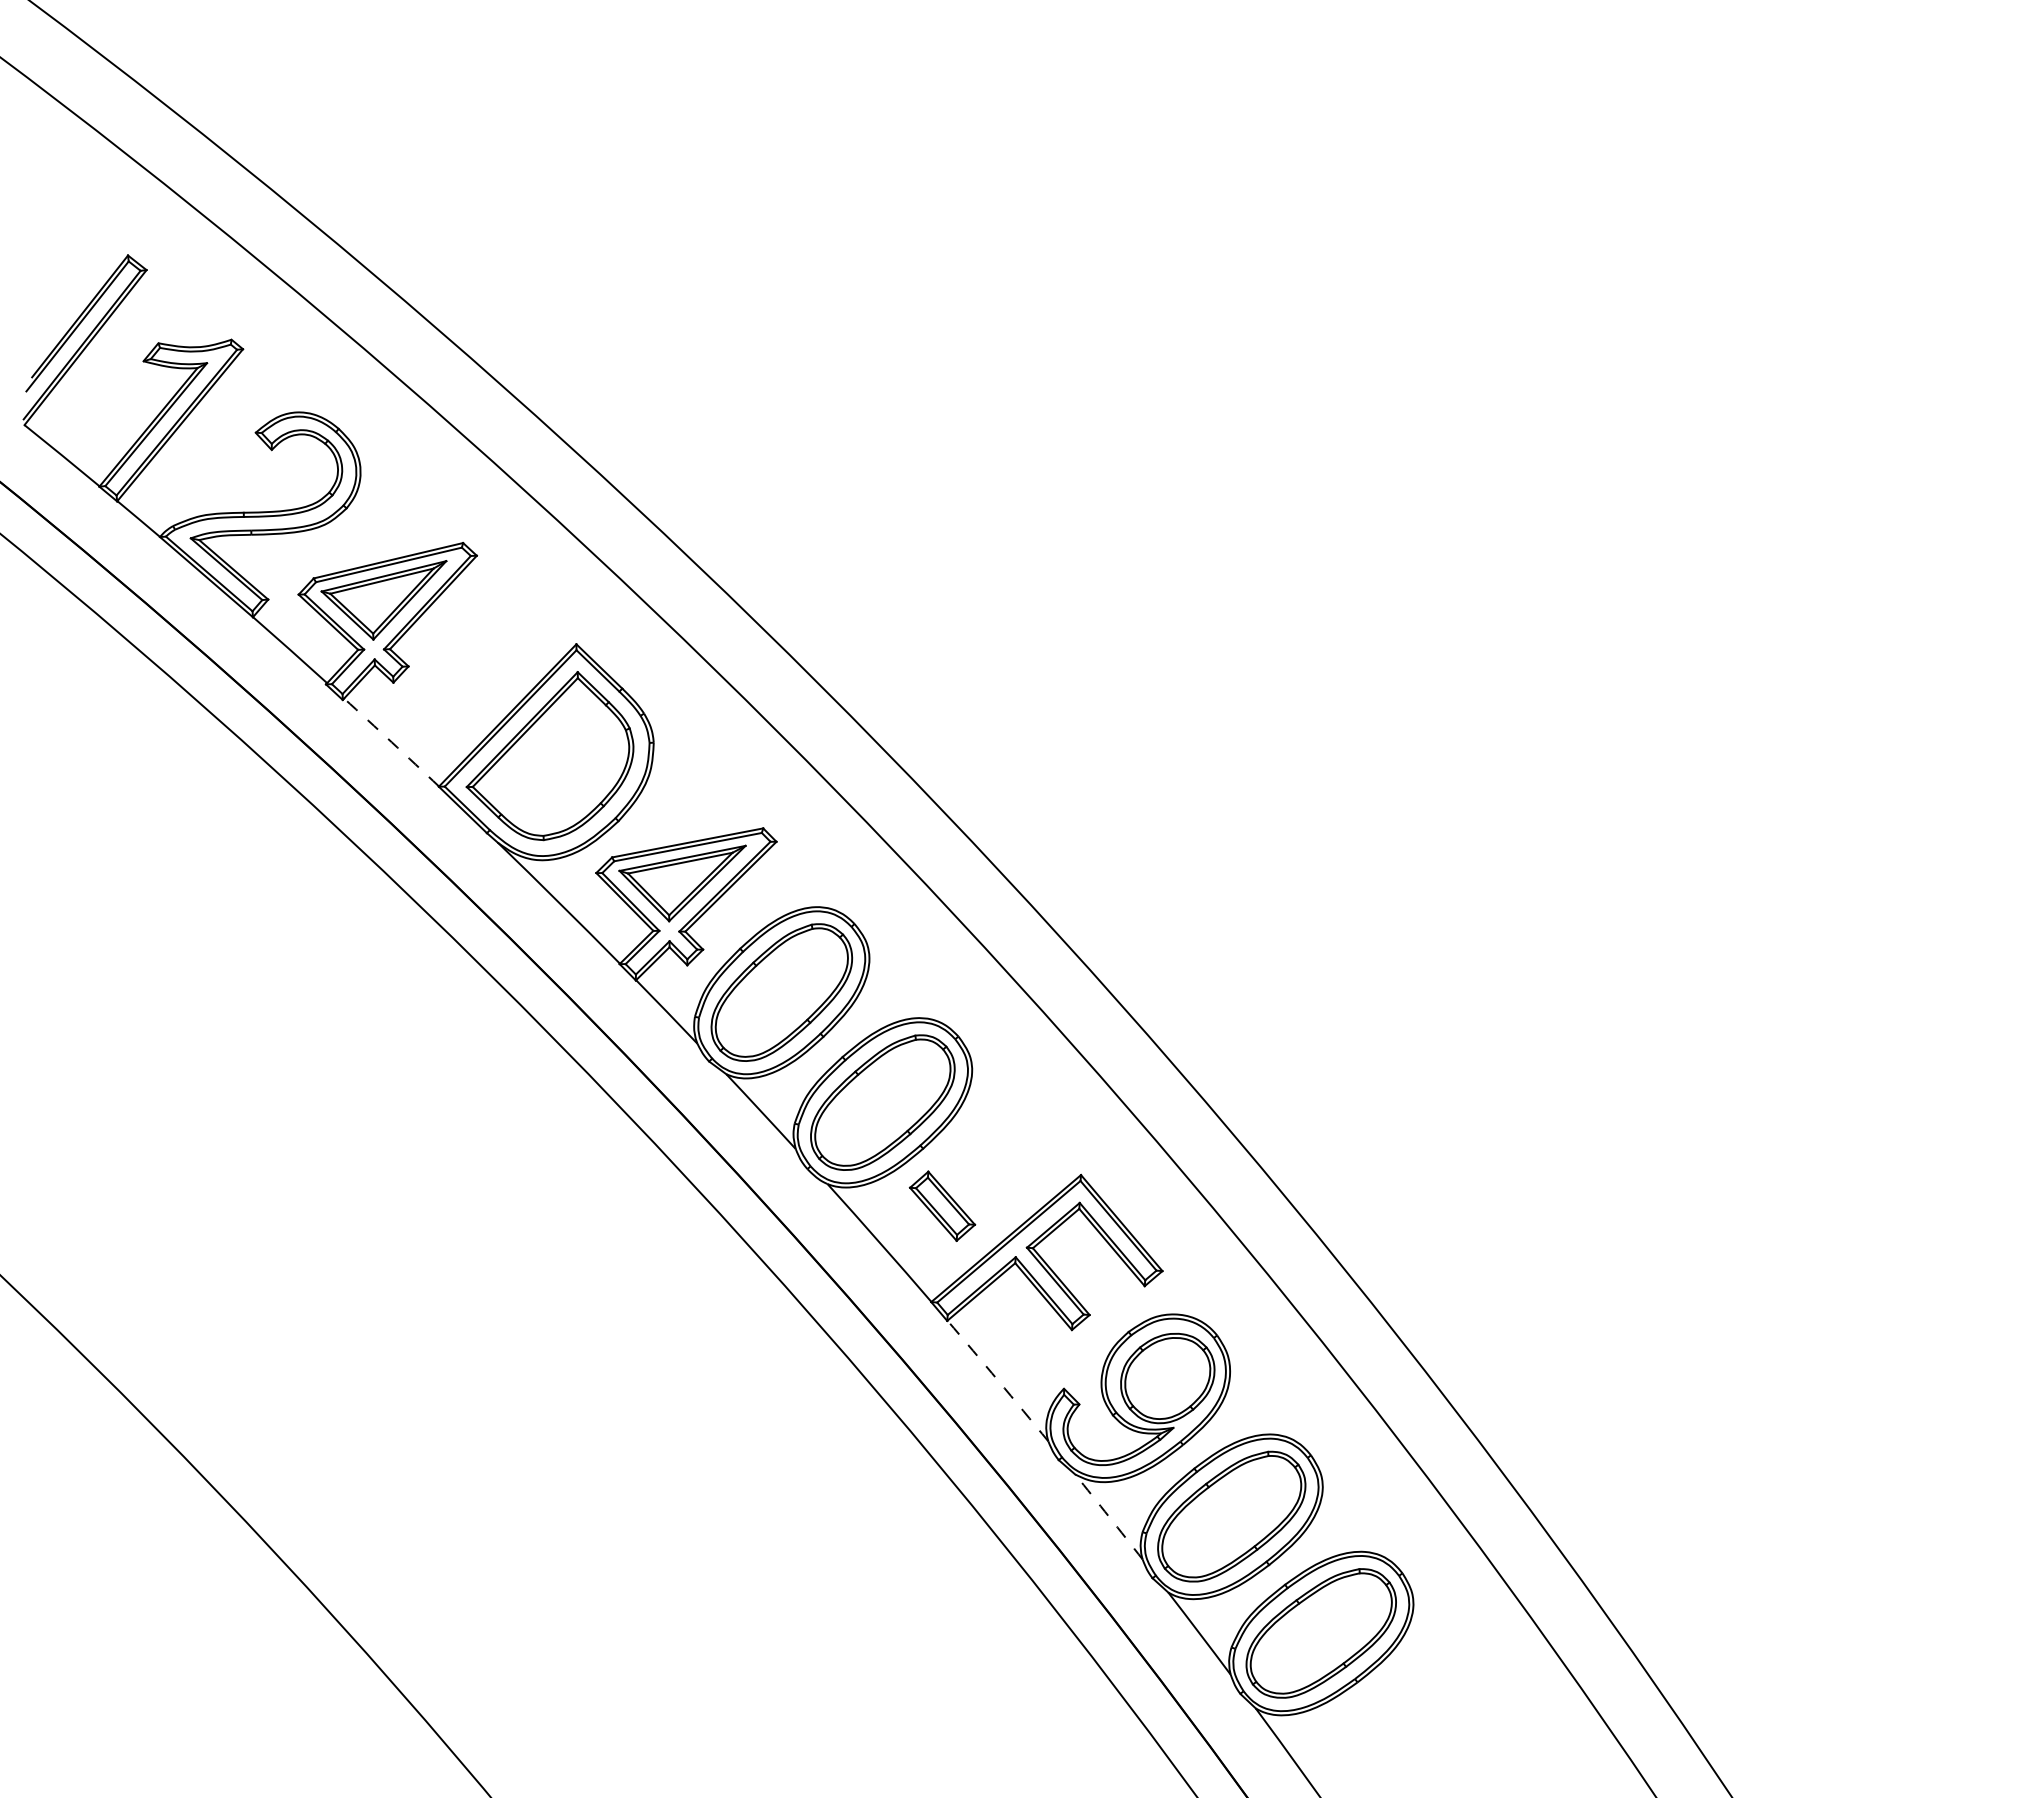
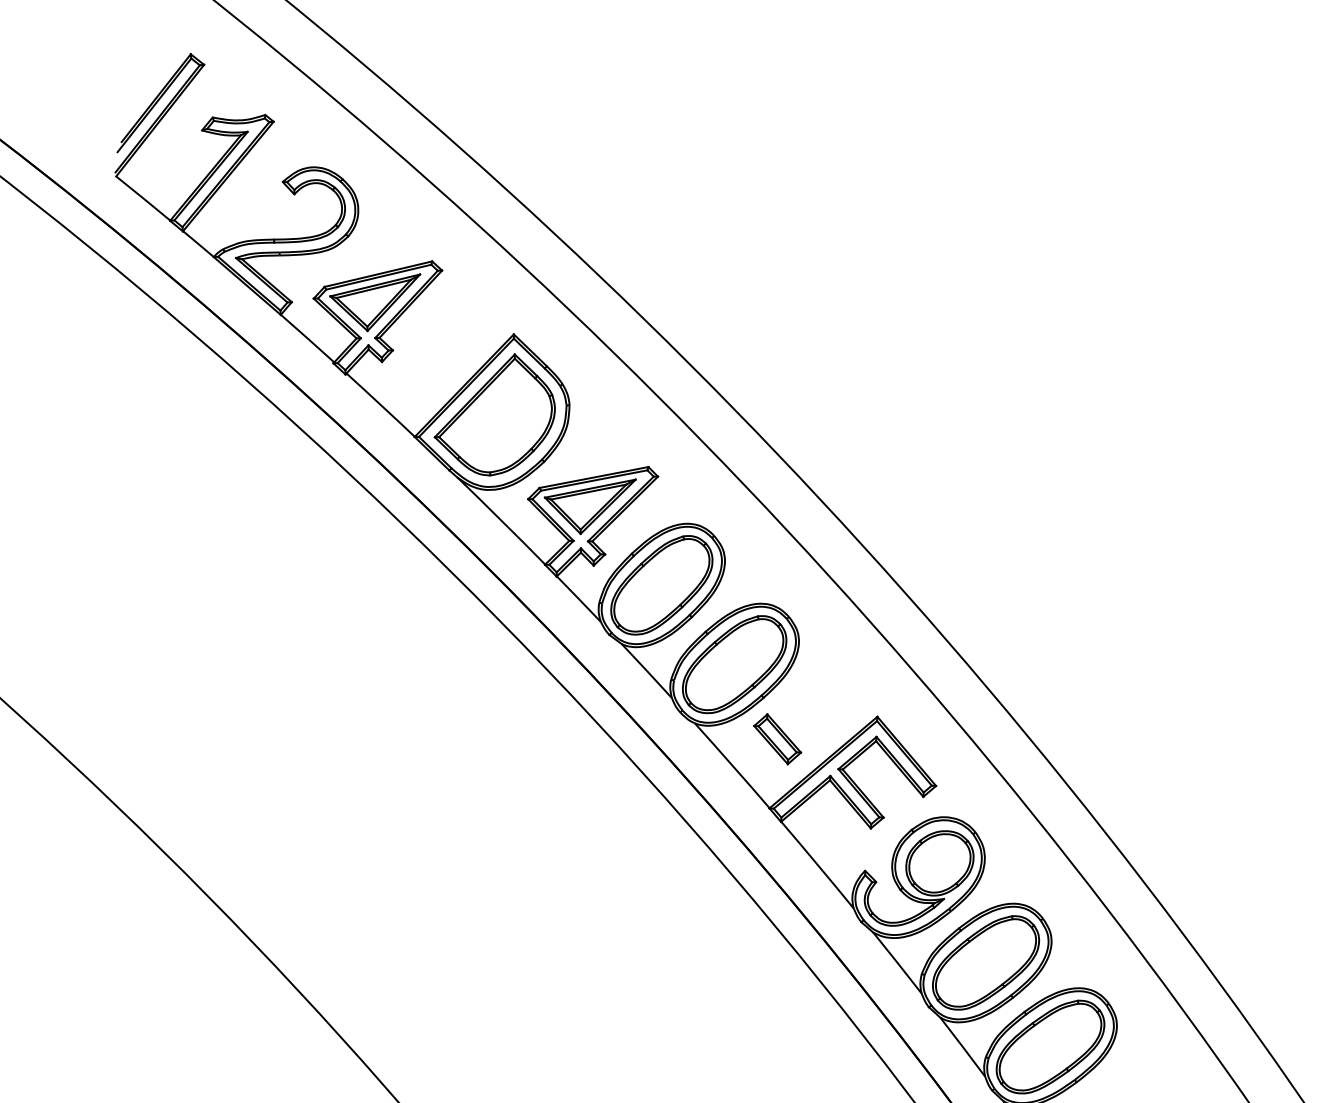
arc: (391, 742) -> (380, 405), dashed -> solid
arc: (998, 1380) -> (817, 864), dashed -> solid
arc: (1109, 1516) -> (897, 962), dashed -> solid

